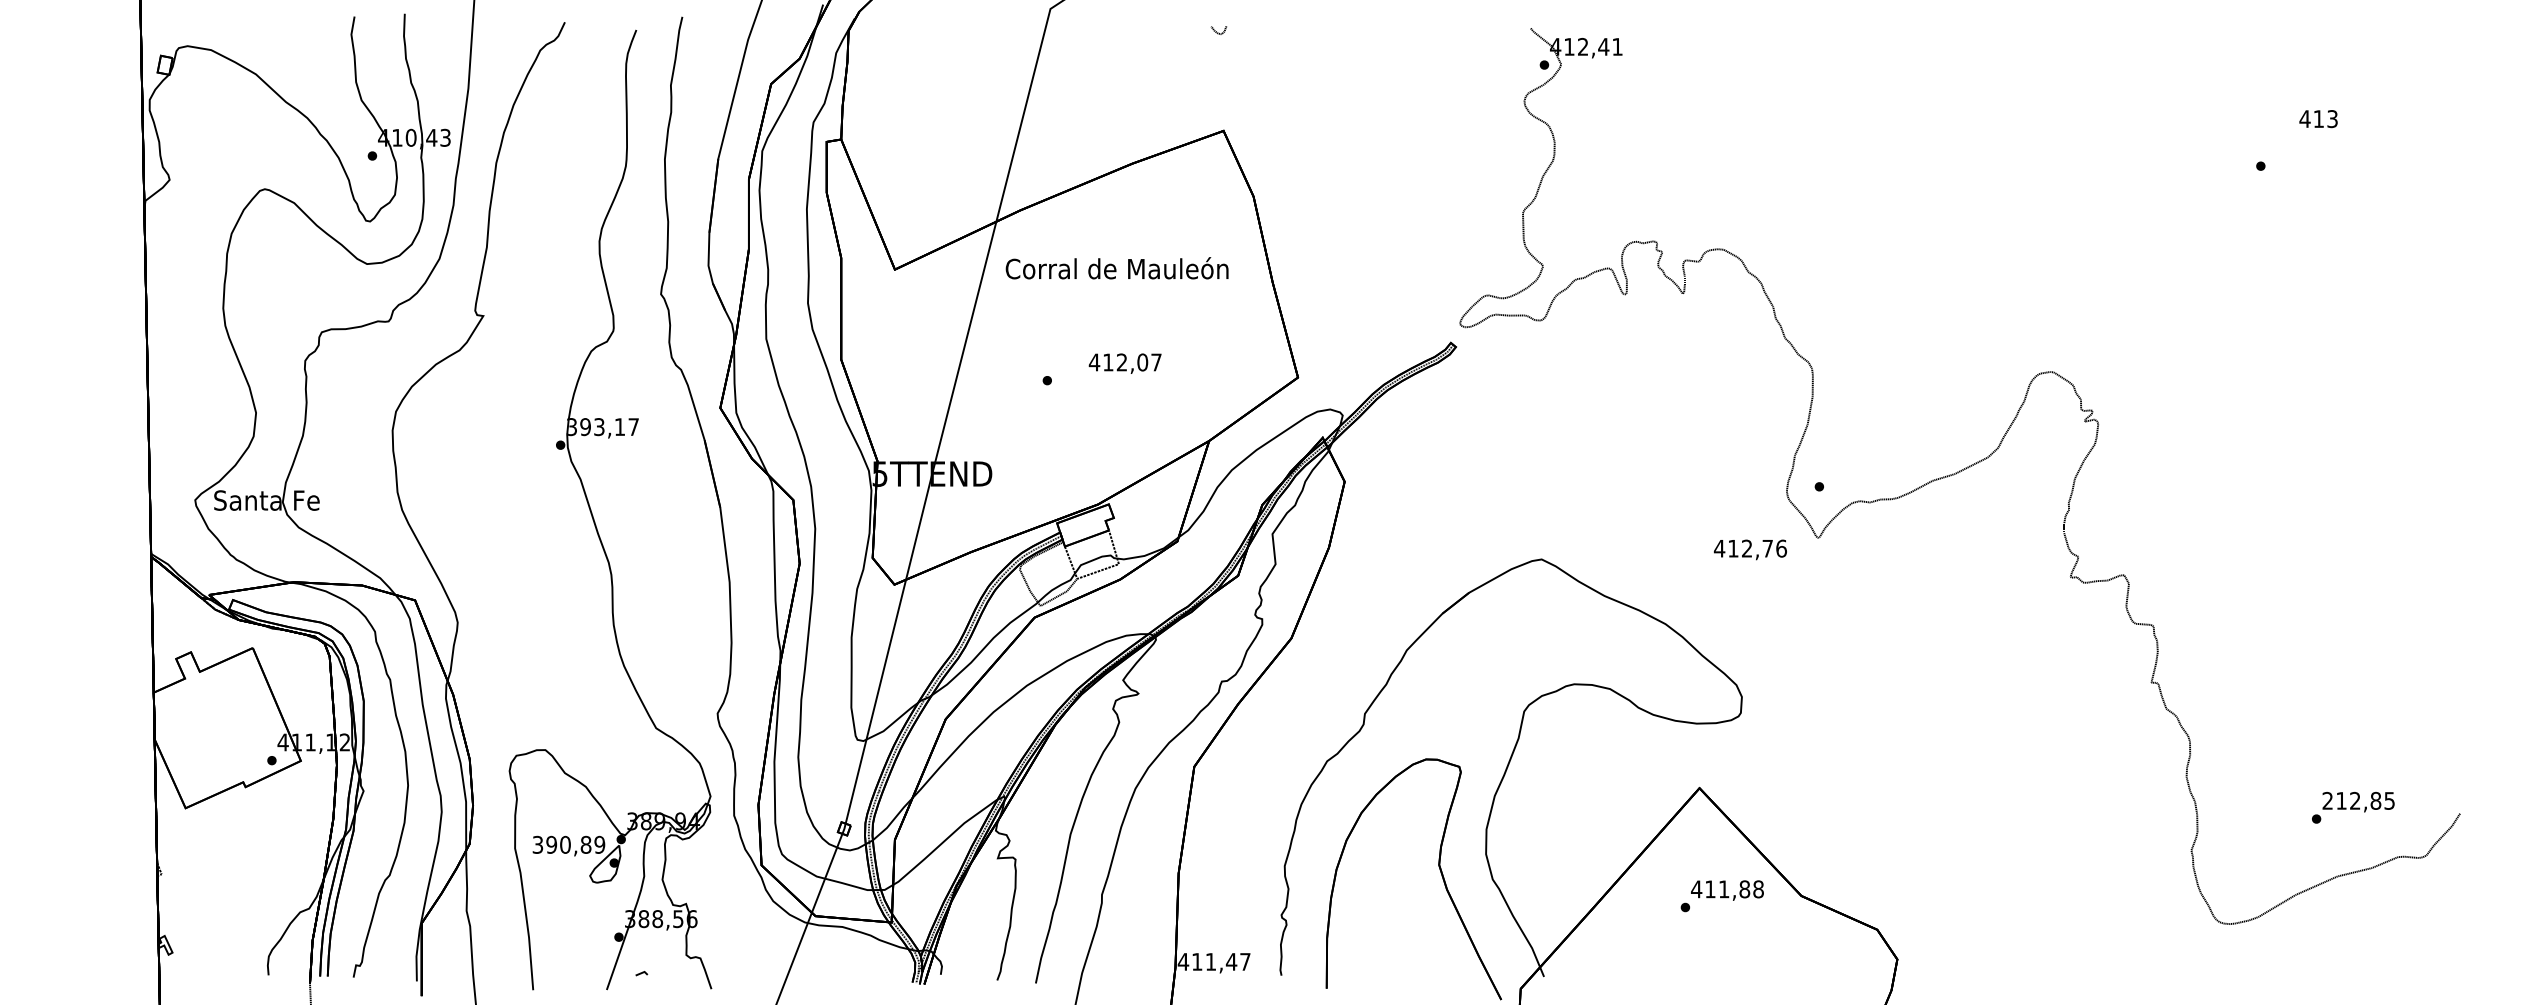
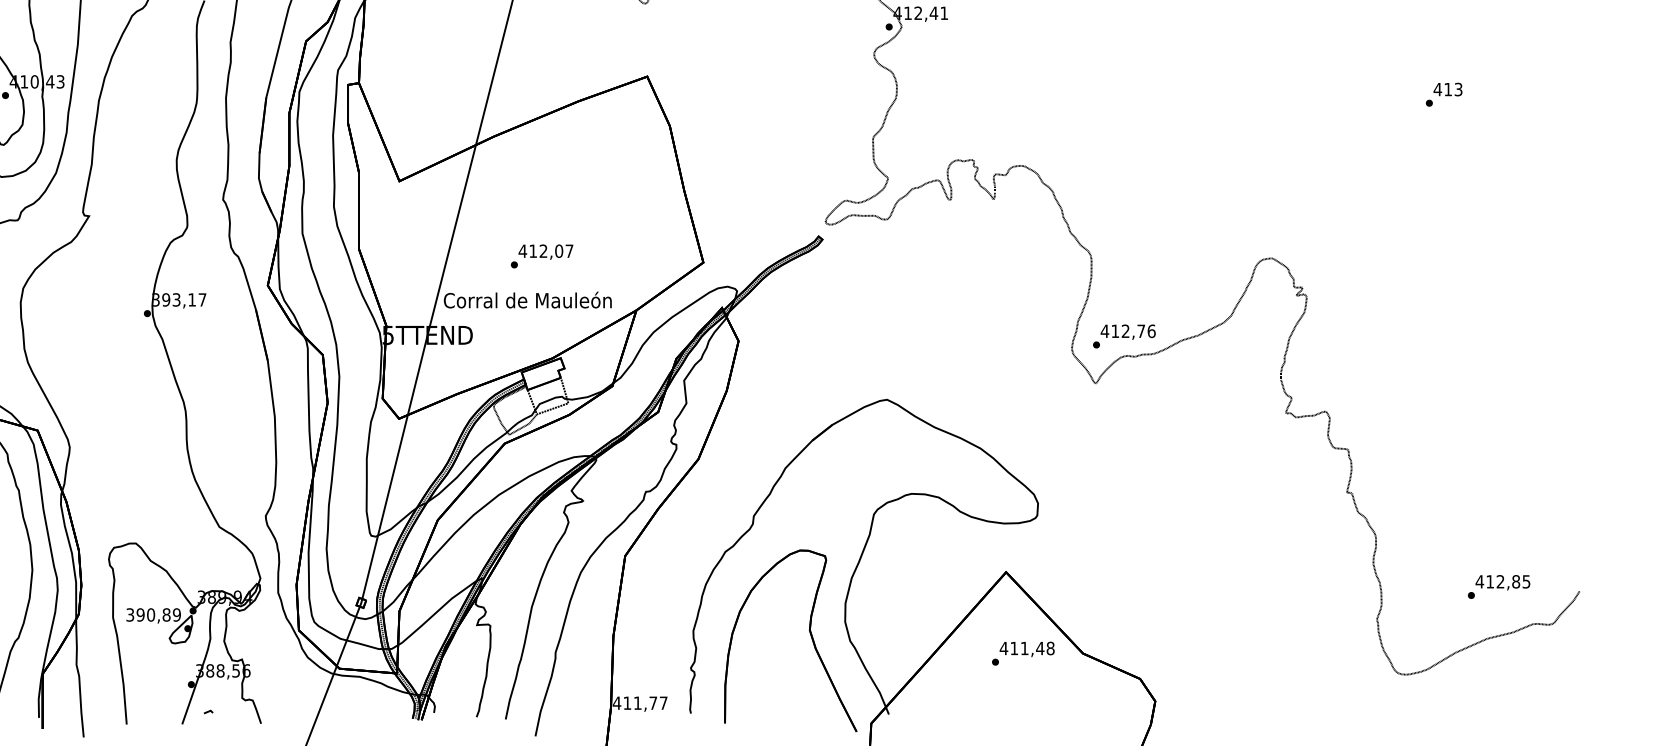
text: (2318, 119) -> (1447, 89), moved
text: (1116, 268) -> (527, 300), moved
text: (1124, 363) -> (545, 252), moved
text: (1750, 549) -> (1128, 331), moved
text: (2327, 800) -> (1479, 581), 212,85 -> 412,85
text: (1744, 889) -> (1040, 648), 411,88 -> 411,48
text: (1231, 961) -> (653, 702), 411,47 -> 411,77

